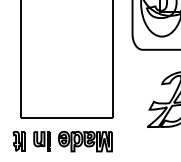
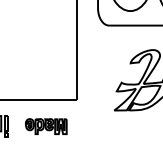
part: (85, 141) -> (46, 126), size x0.7

